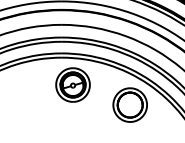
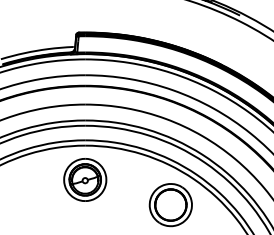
part: (73, 84) -> (85, 179), moved

